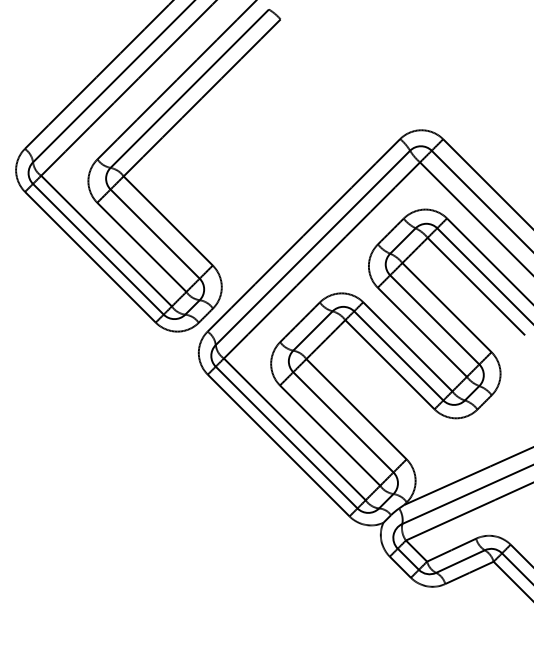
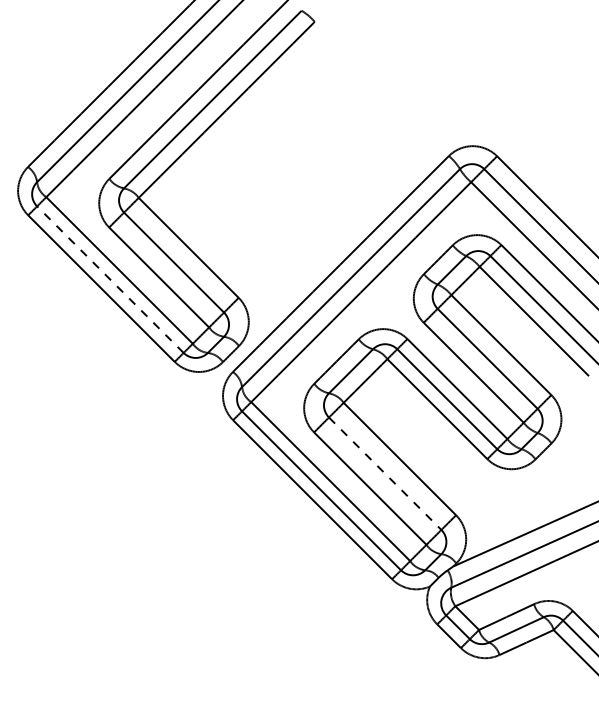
line: (98, 248) -> (110, 278), solid -> dashed
line: (343, 422) -> (385, 473), solid -> dashed

